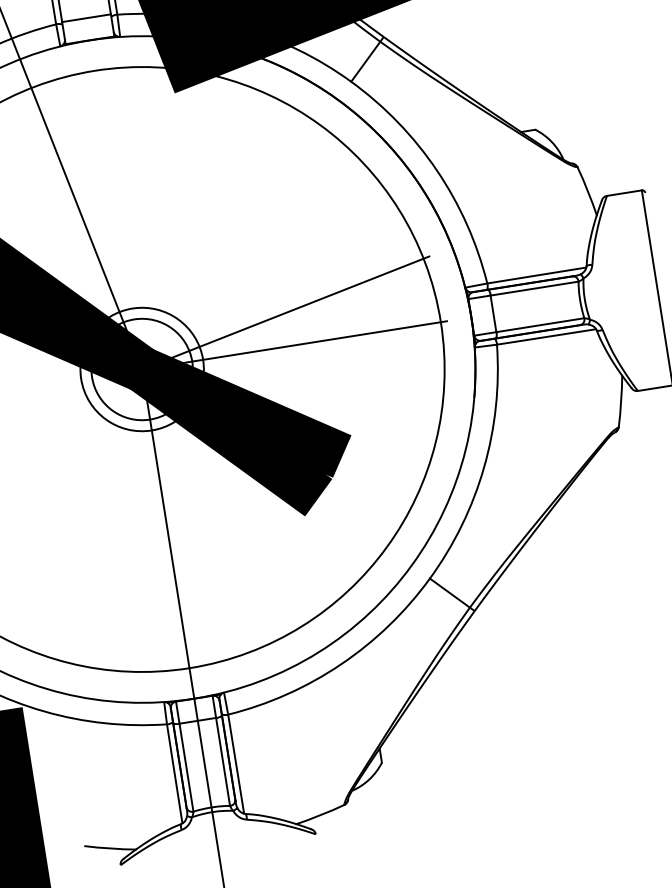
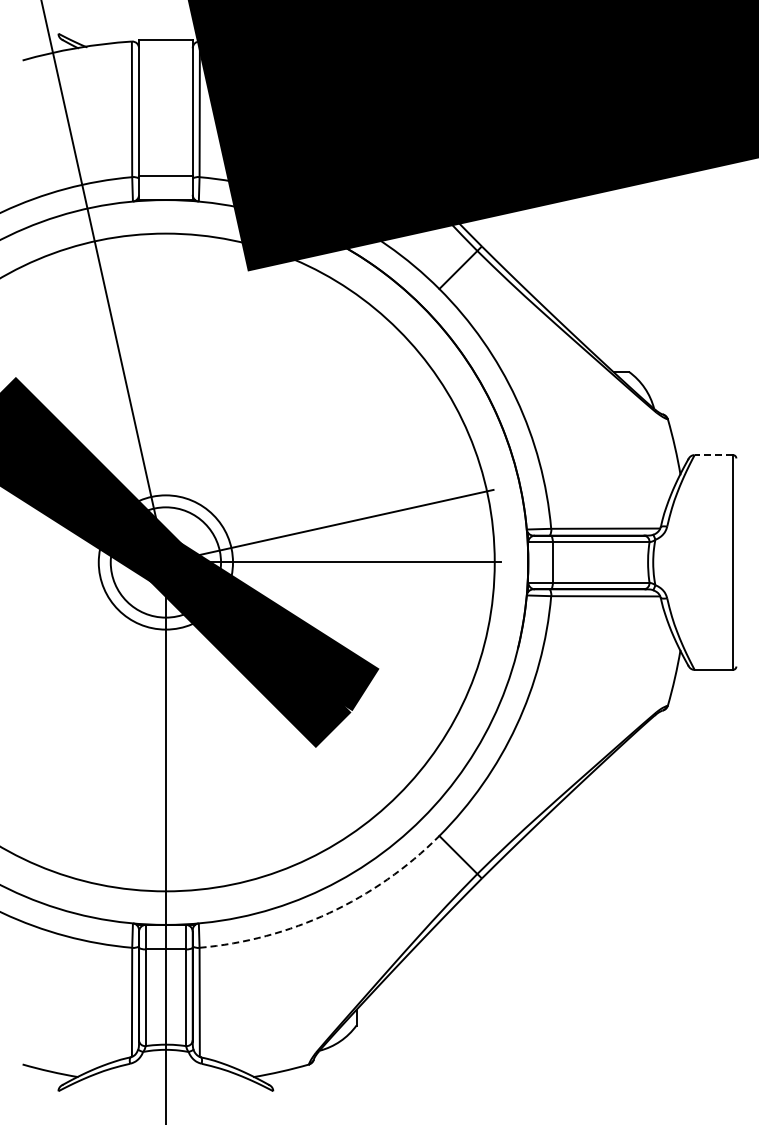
line: (624, 193) -> (713, 455), solid -> dashed
arc: (341, 664) -> (329, 913), solid -> dashed

